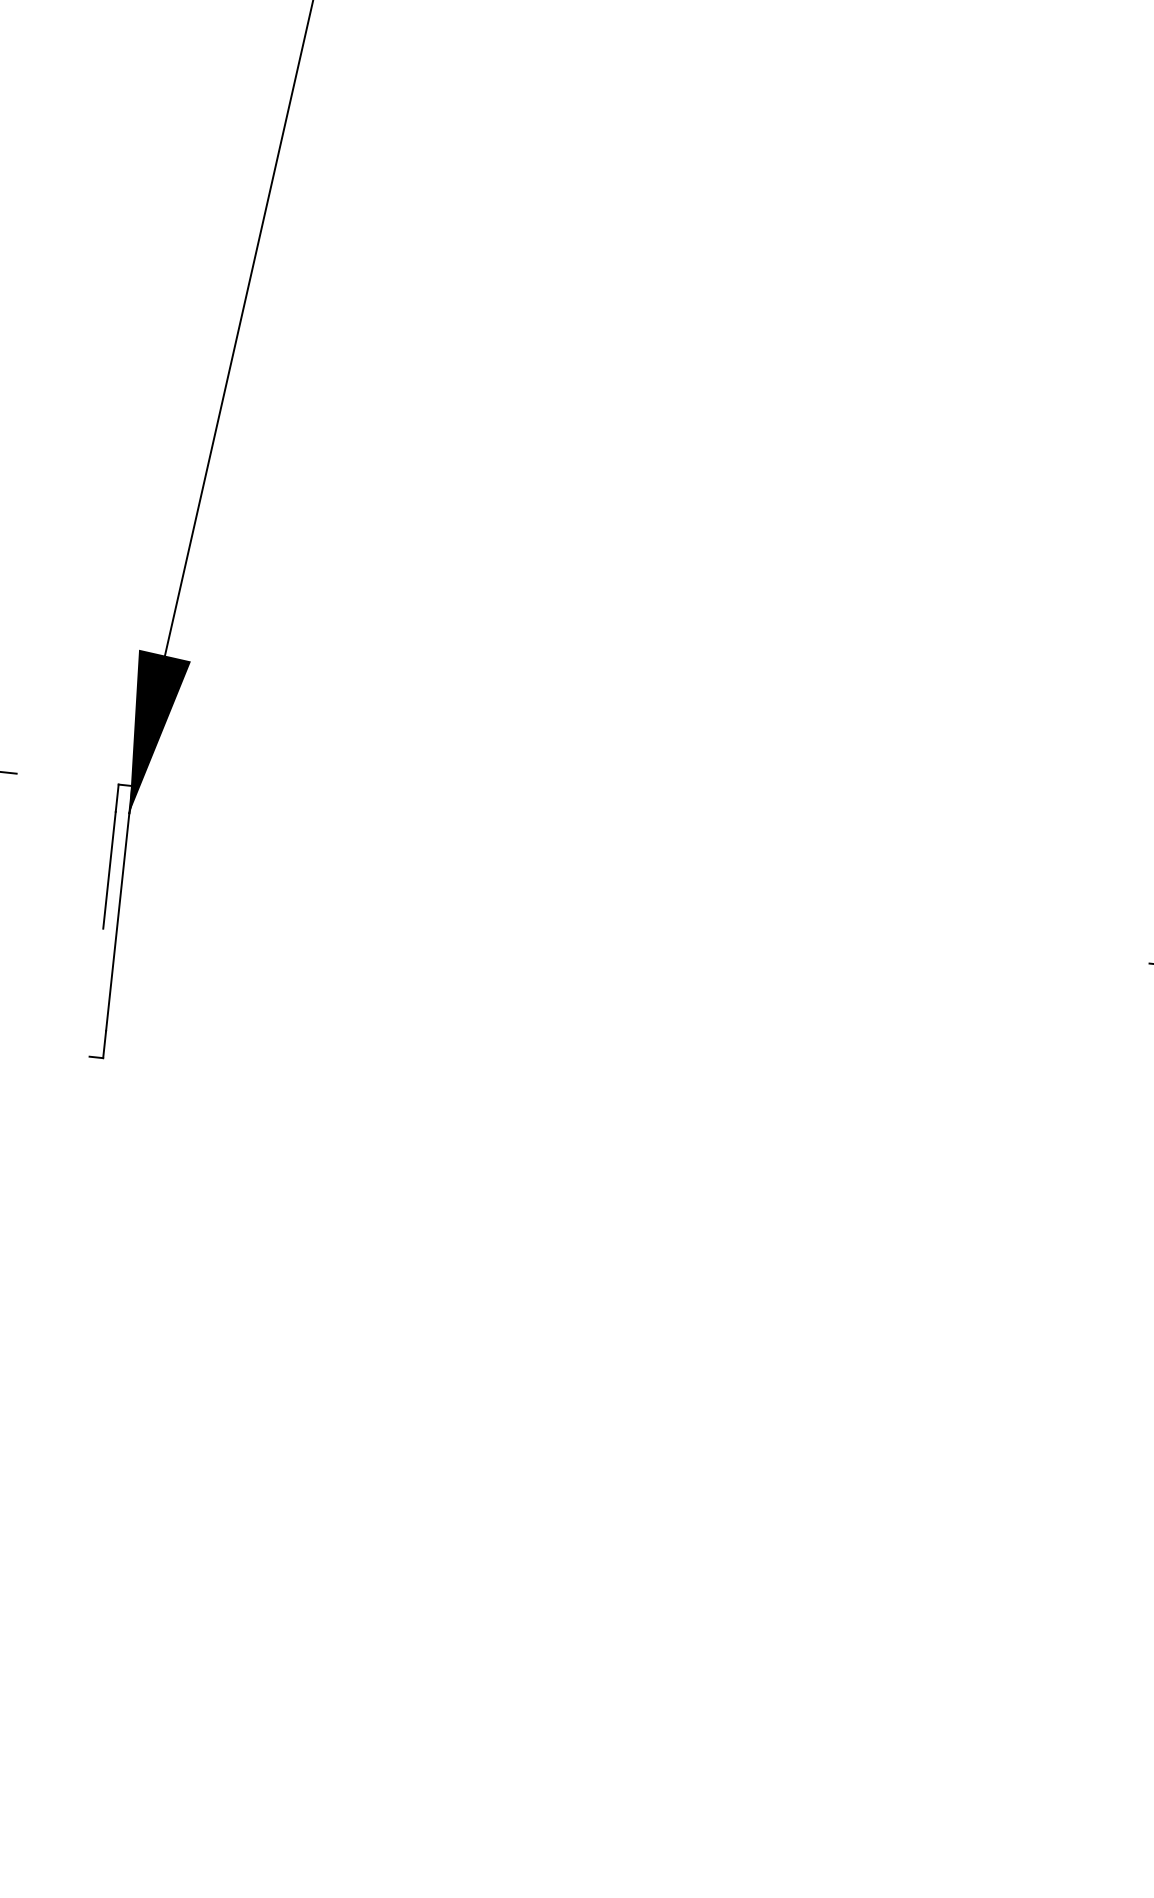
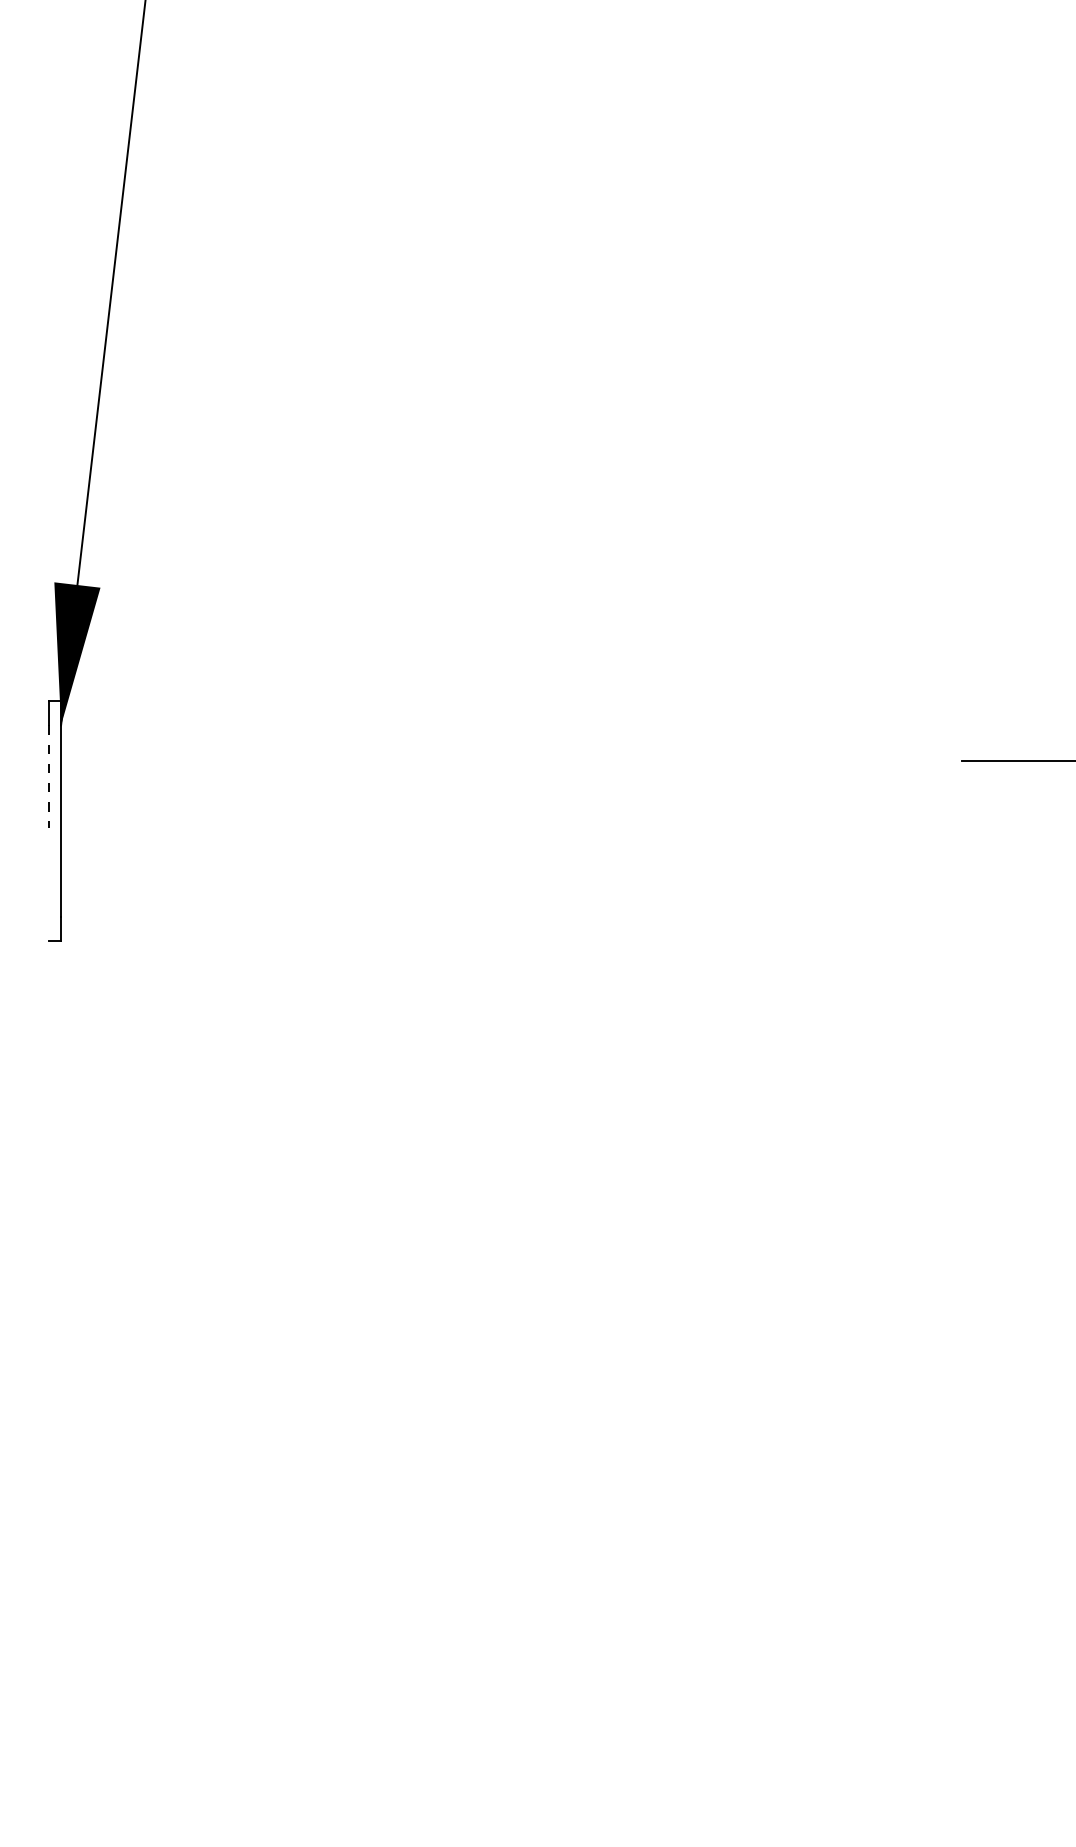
line: (109, 871) -> (49, 777), solid -> dashed

